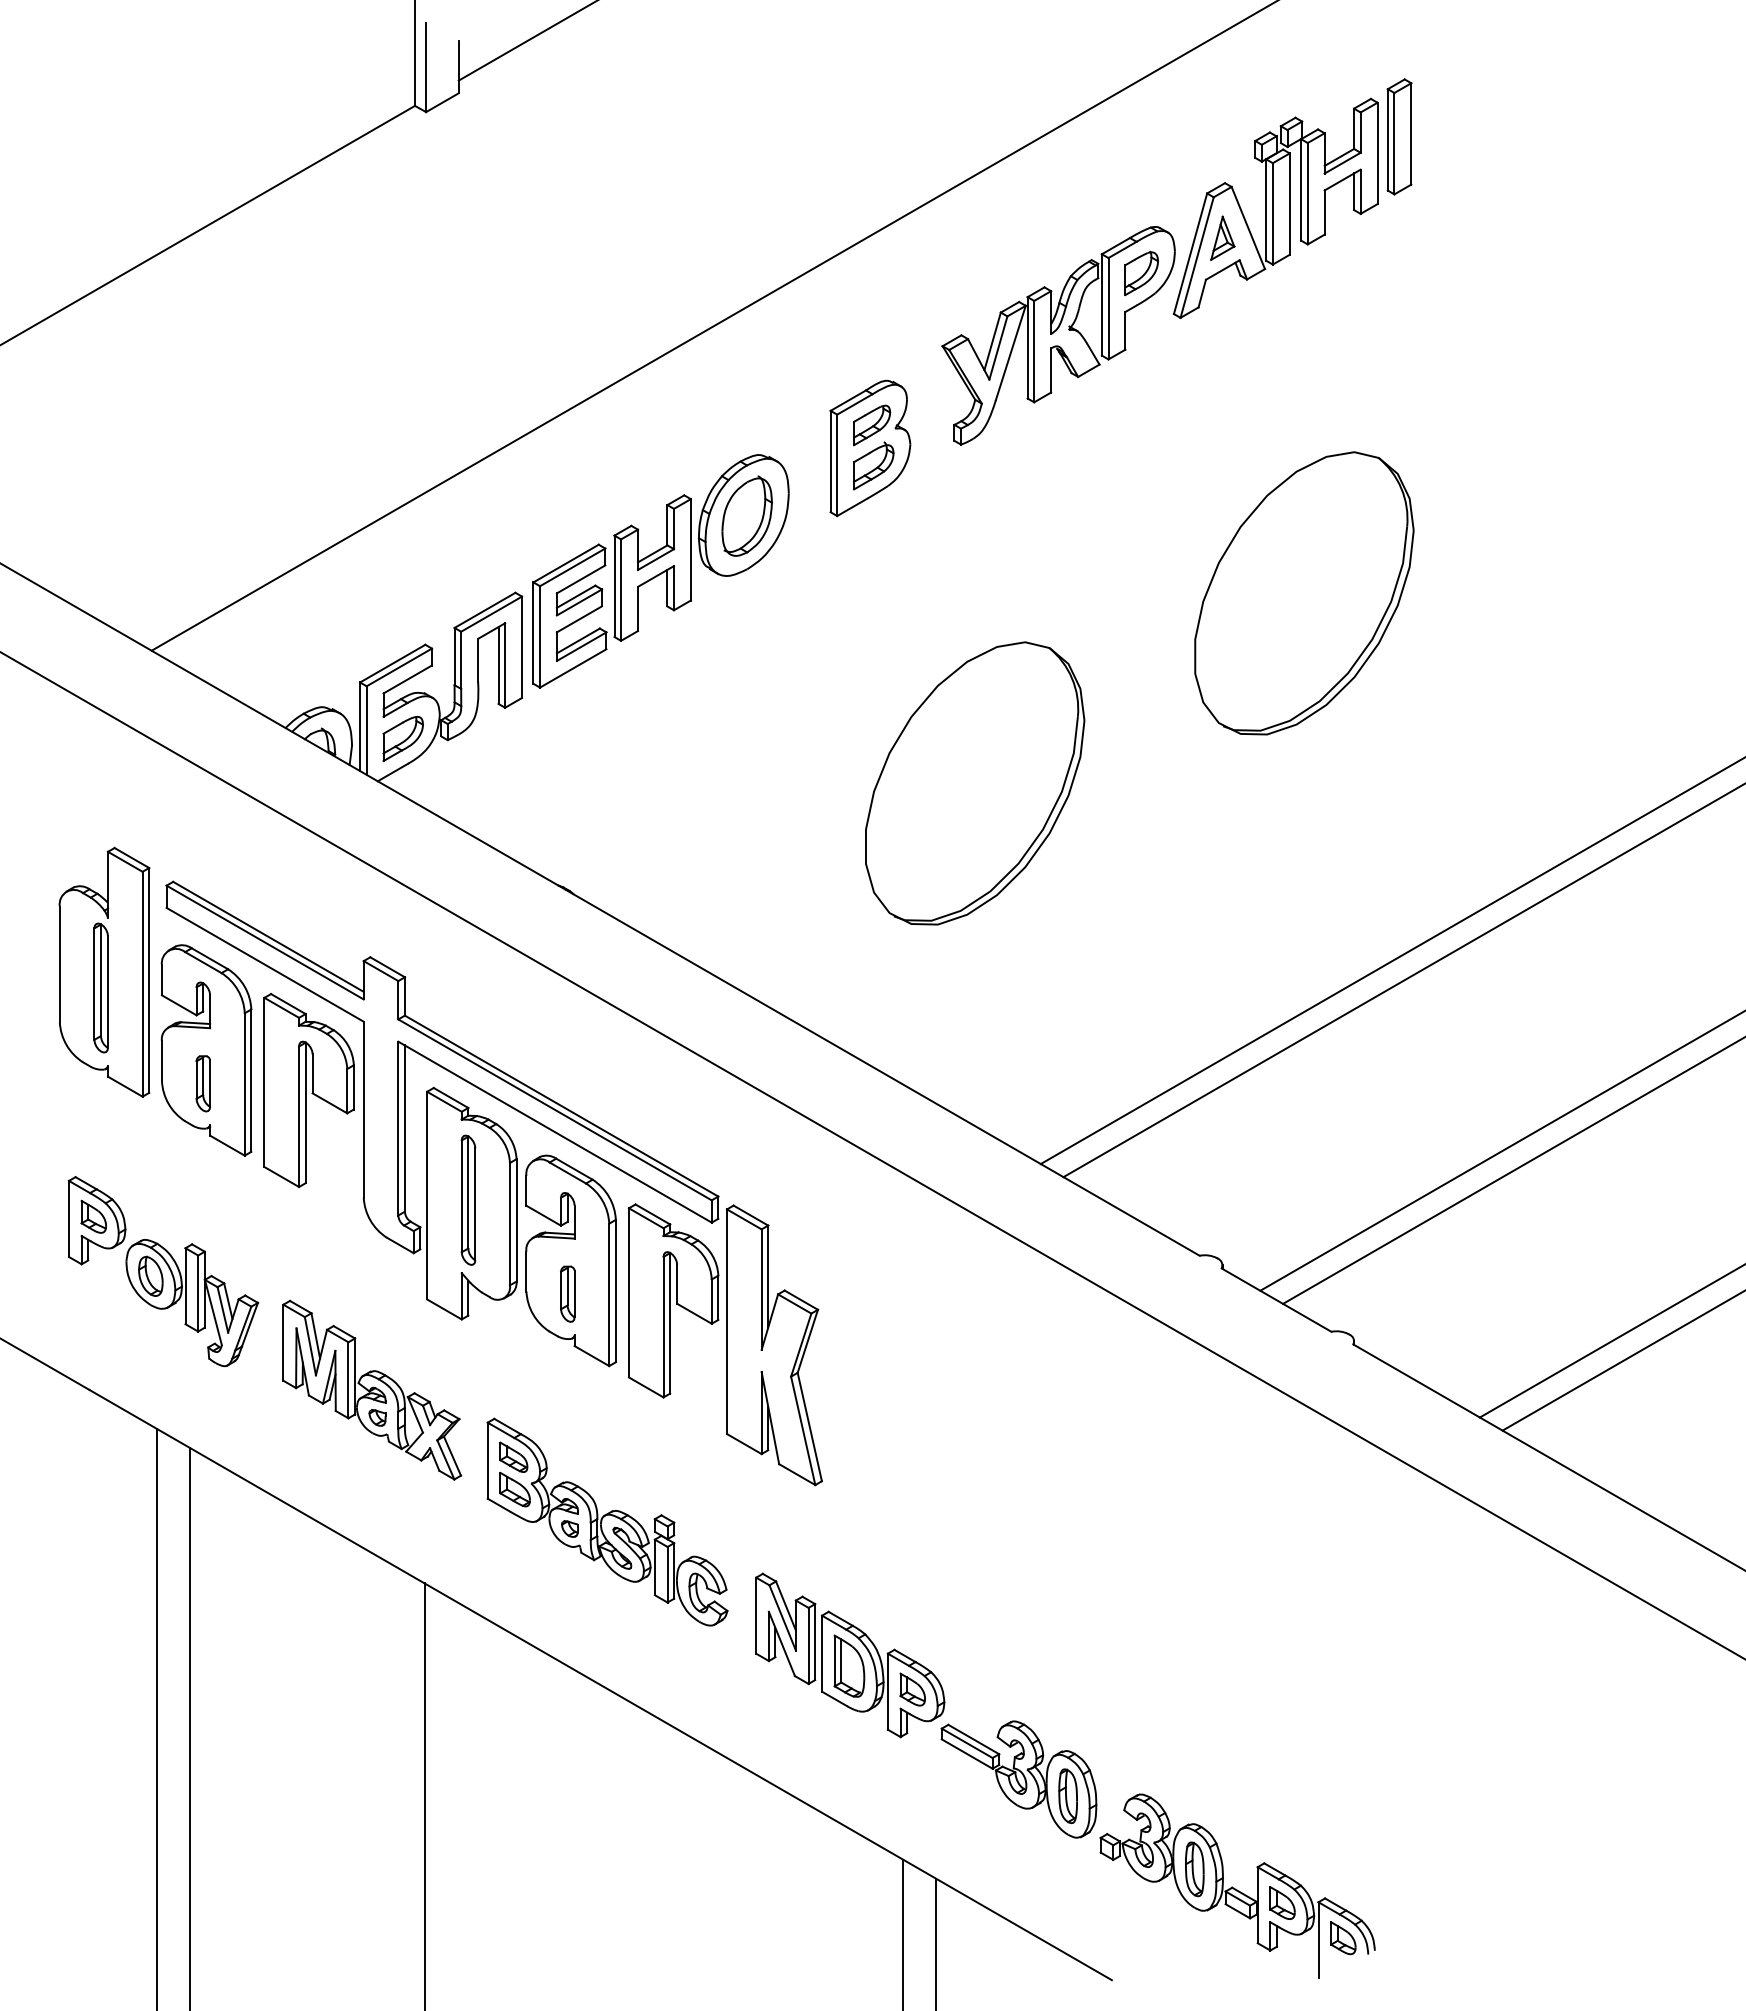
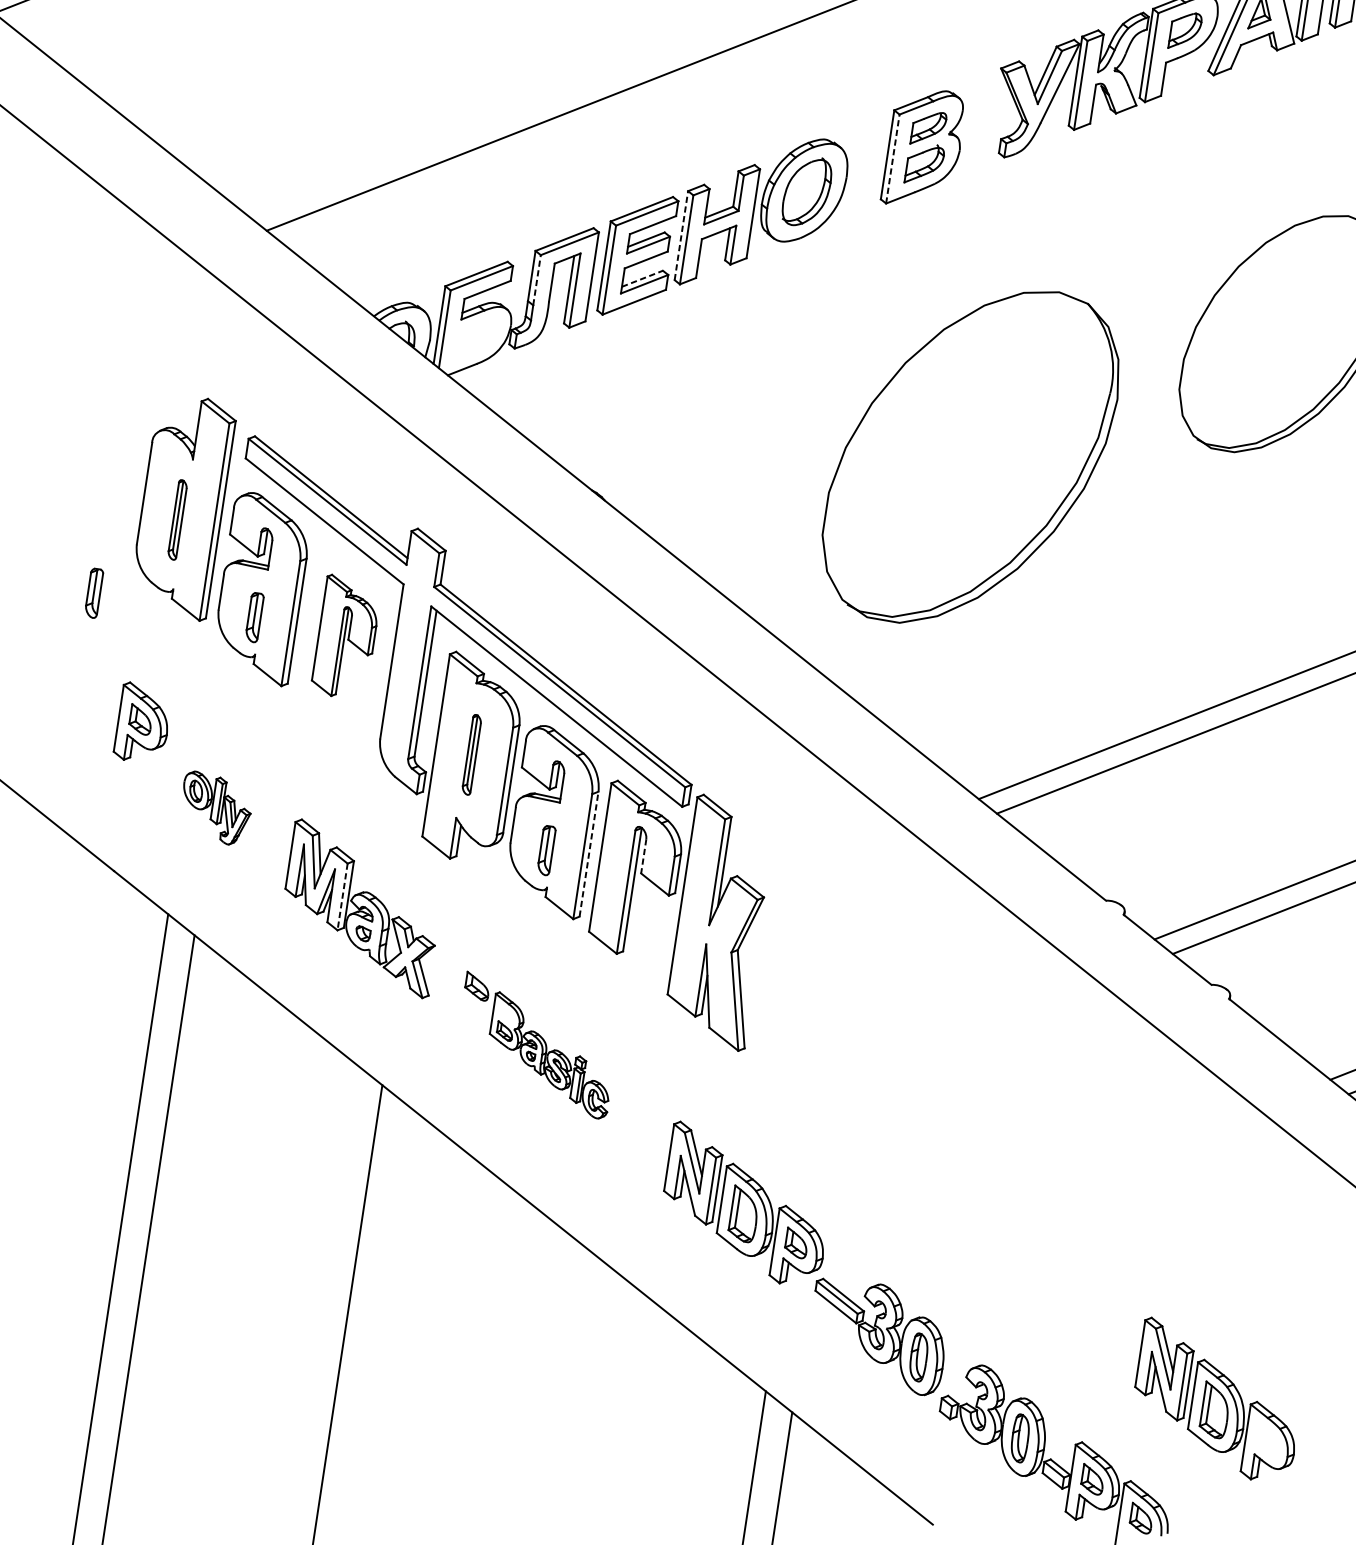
line: (837, 465) -> (893, 159), solid -> dashed
line: (614, 586) -> (681, 235), solid -> dashed
line: (578, 640) -> (642, 278), solid -> dashed
line: (461, 660) -> (537, 280), solid -> dashed
part: (402, 739) -> (475, 341), removed
part: (975, 783) -> (971, 456), size x1.4
part: (100, 987) -> (177, 519), size x0.7
part: (19, 1083) -> (93, 592), added
part: (308, 1090) -> (346, 637), size x0.7
part: (468, 1199) -> (471, 754), size x0.7
line: (677, 1284) -> (644, 856), solid -> dashed
line: (615, 1290) -> (588, 853), solid -> dashed
part: (192, 1303) -> (215, 808), size x0.6
line: (348, 1380) -> (342, 897), solid -> dashed
part: (607, 1521) -> (551, 1055), size x0.6
part: (1408, 1794) -> (1217, 1401), added

